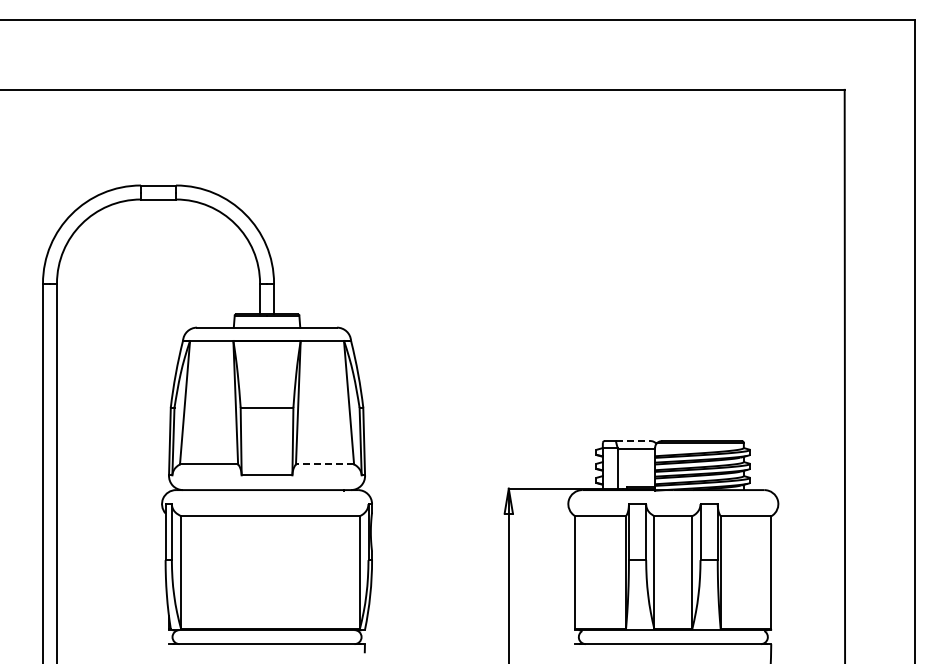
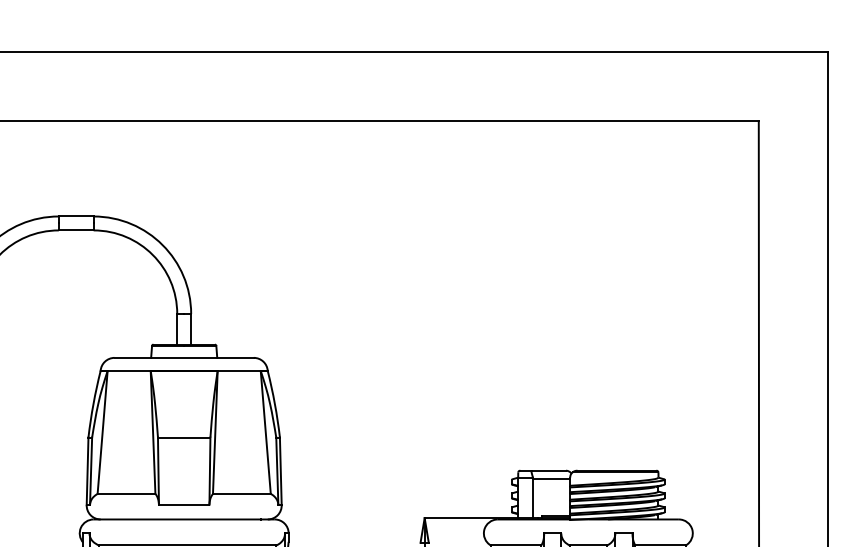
line: (634, 441) -> (549, 471), dashed -> solid
line: (324, 464) -> (241, 494), dashed -> solid

